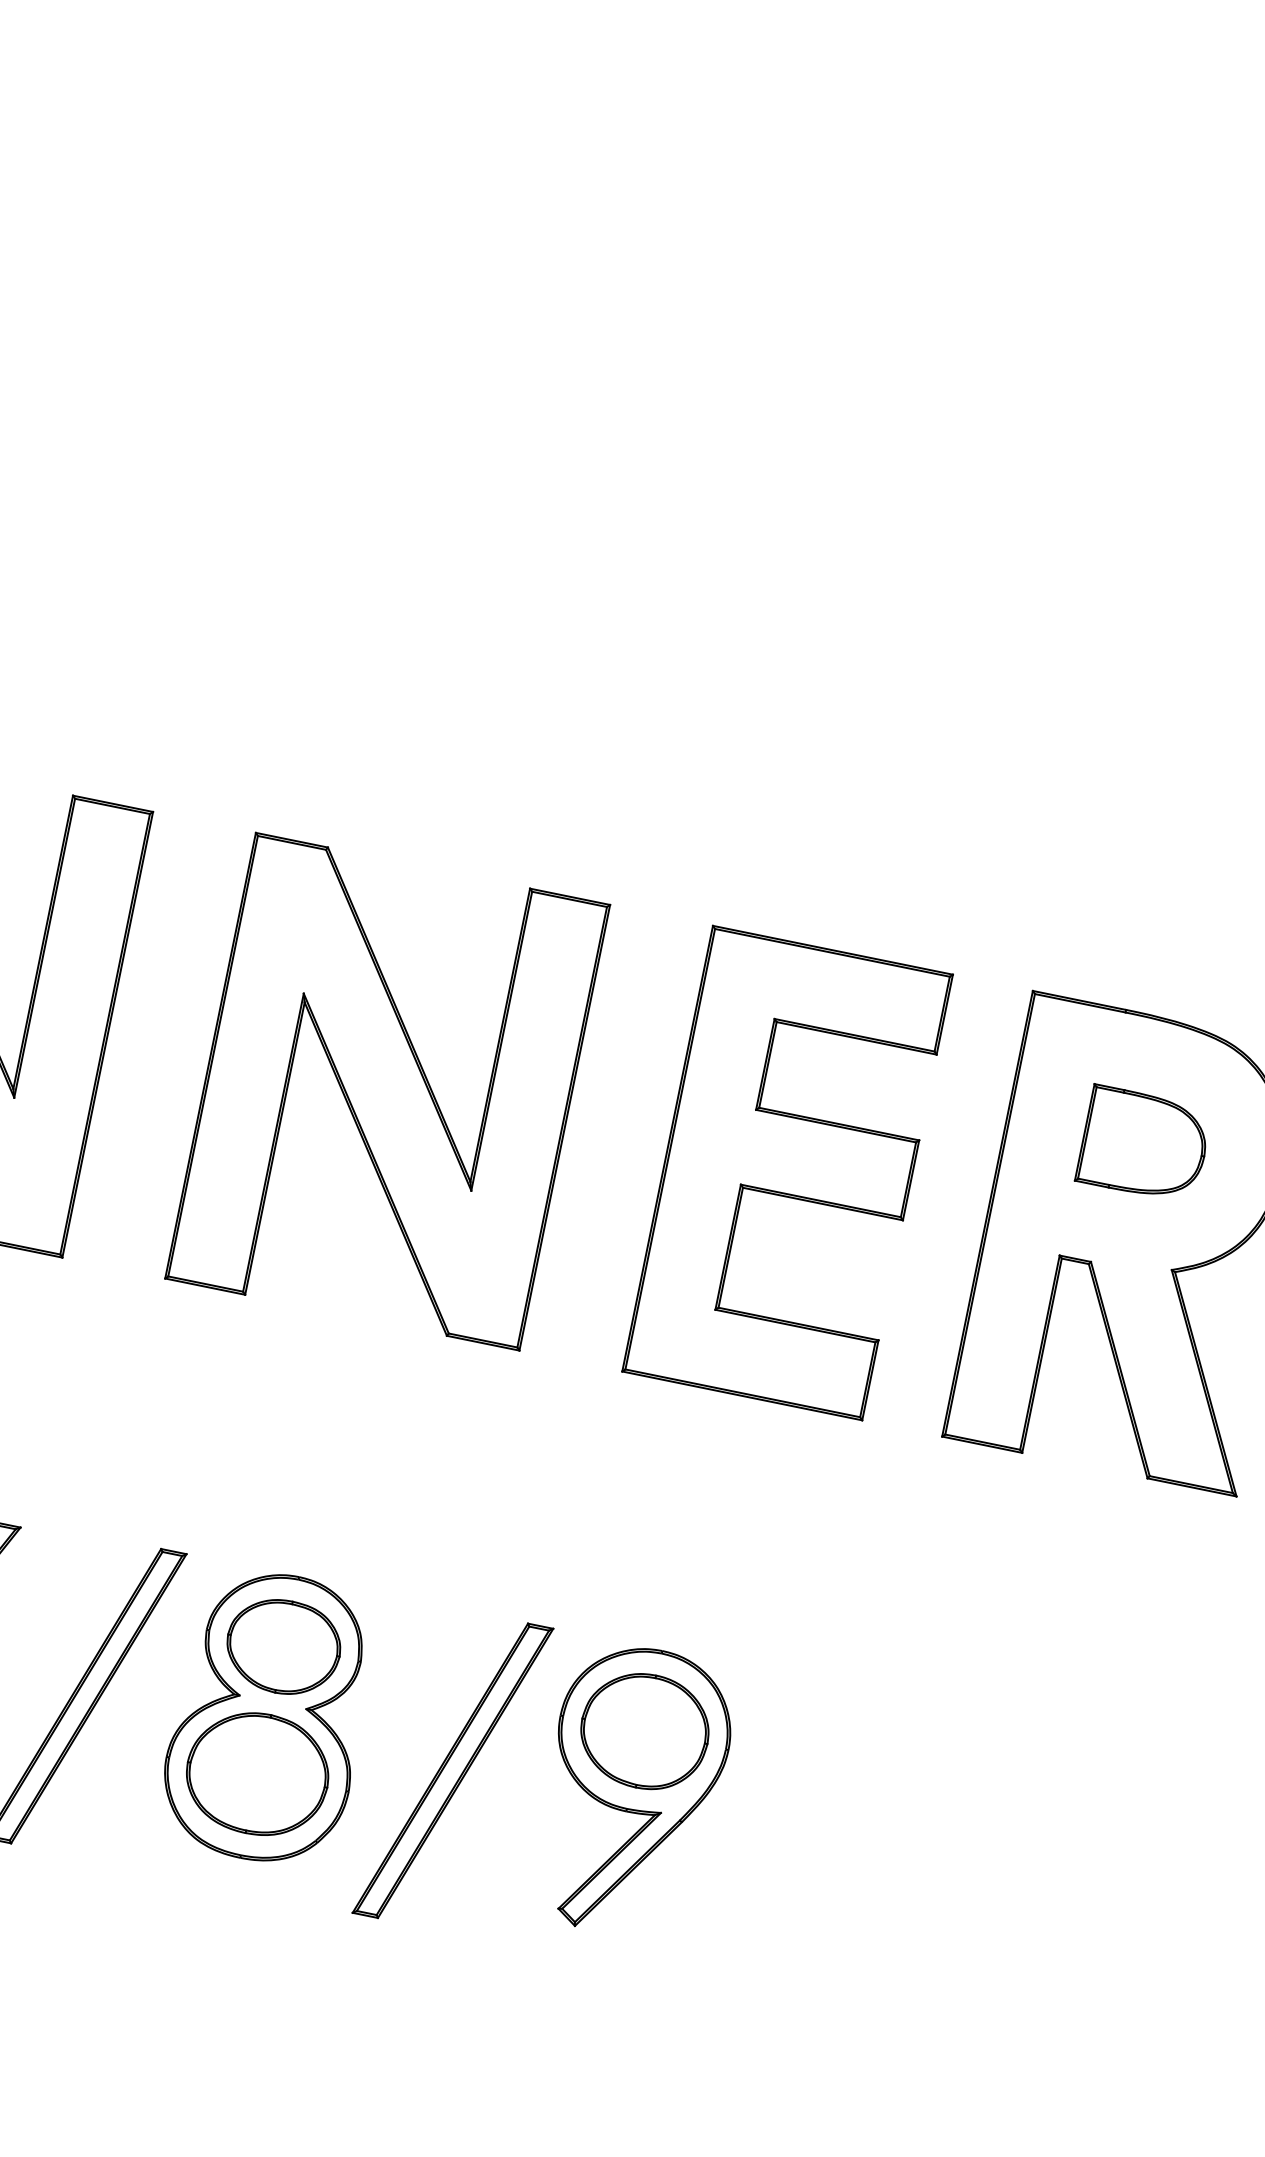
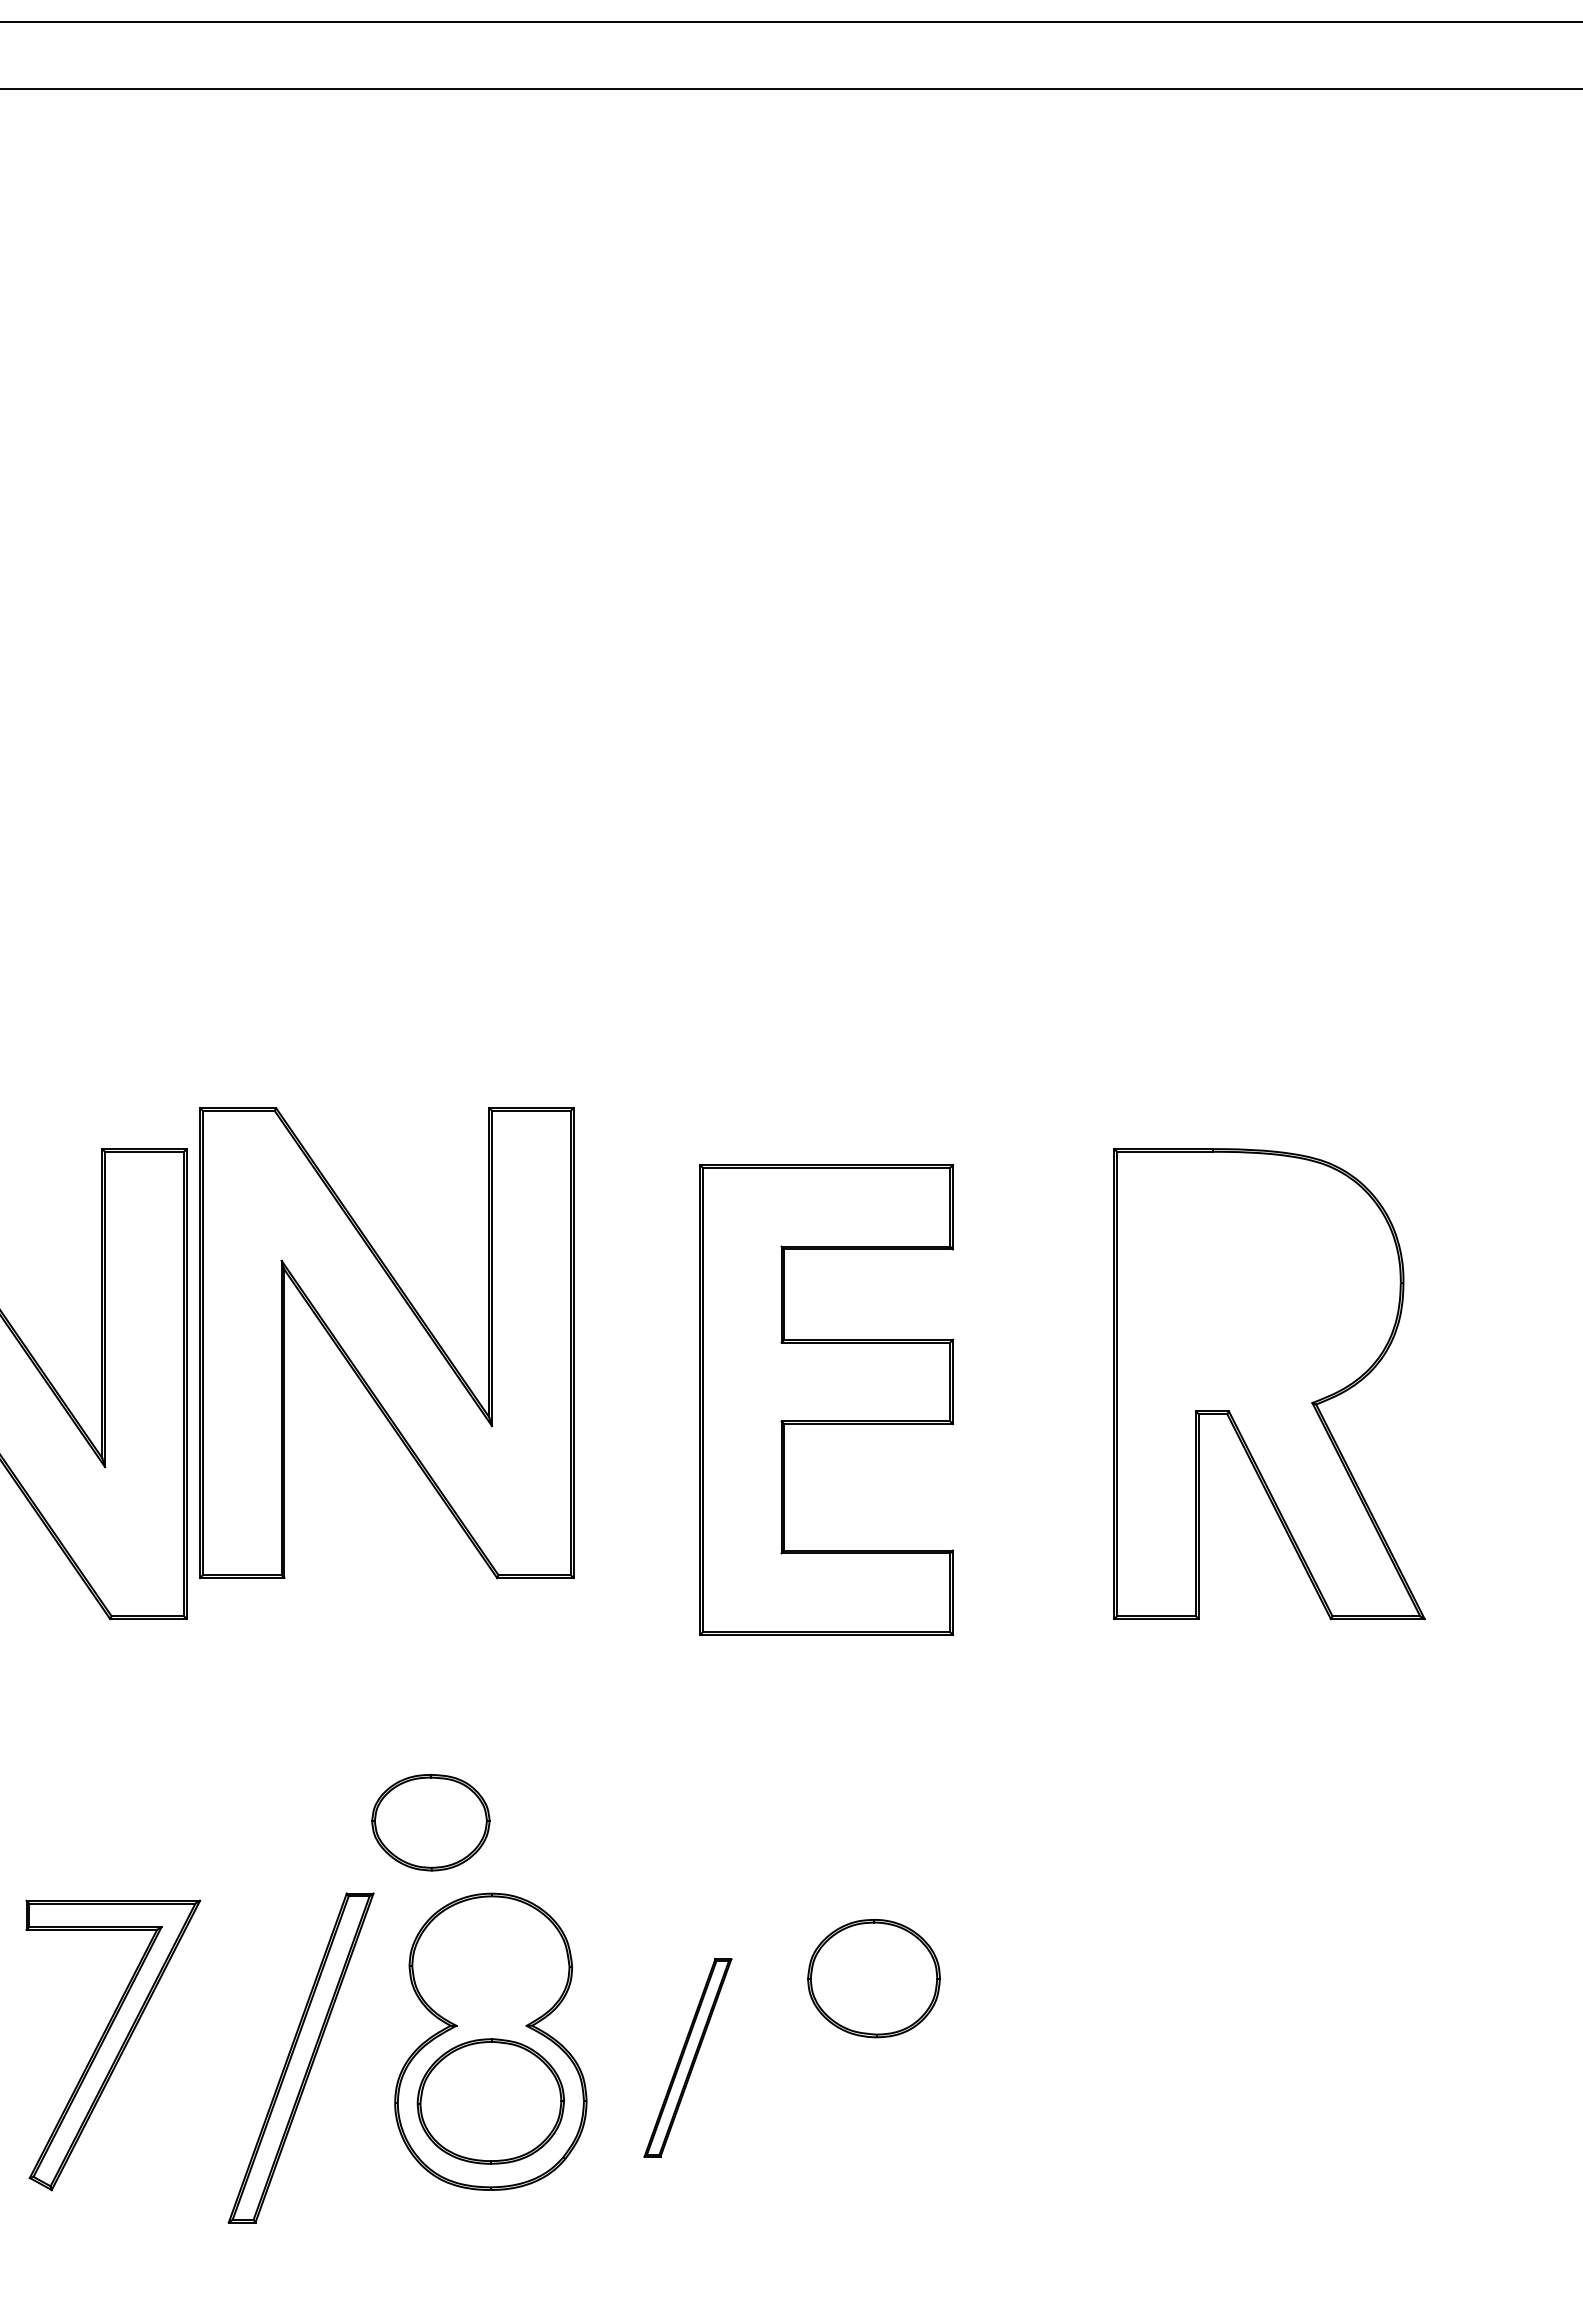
part: (387, 1092) -> (386, 1343), moved
part: (1144, 1144) -> (1258, 1281), removed
part: (787, 1172) -> (826, 1399), moved
part: (283, 1646) -> (430, 1822), moved
part: (452, 1770) -> (687, 2057), size x0.6
part: (632, 1790) -> (873, 2041), removed

